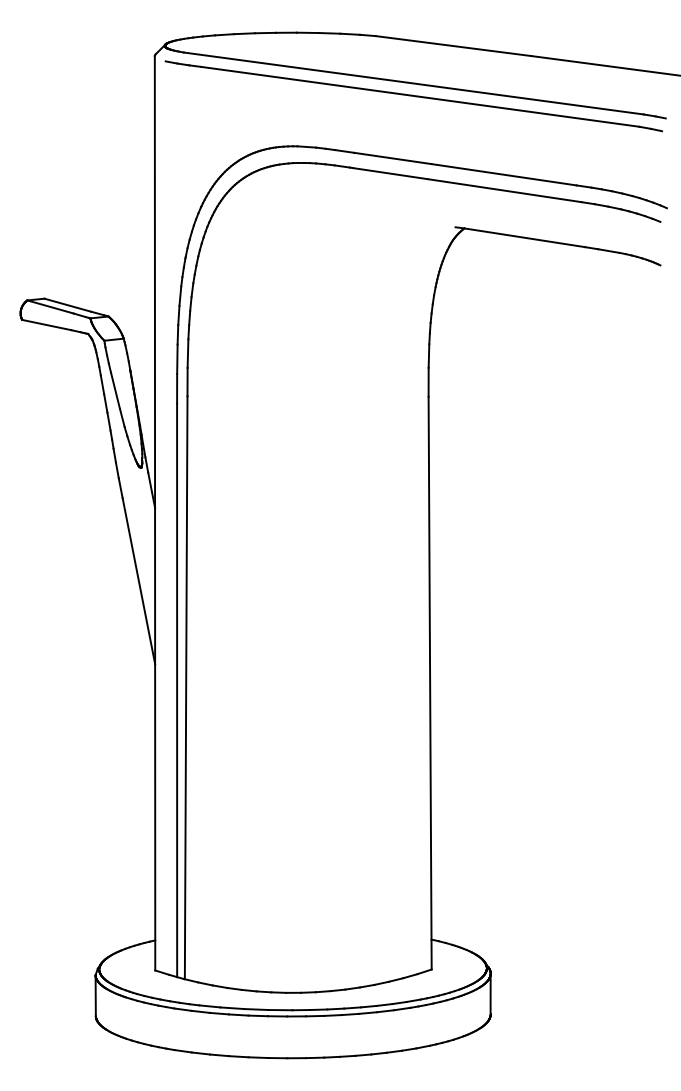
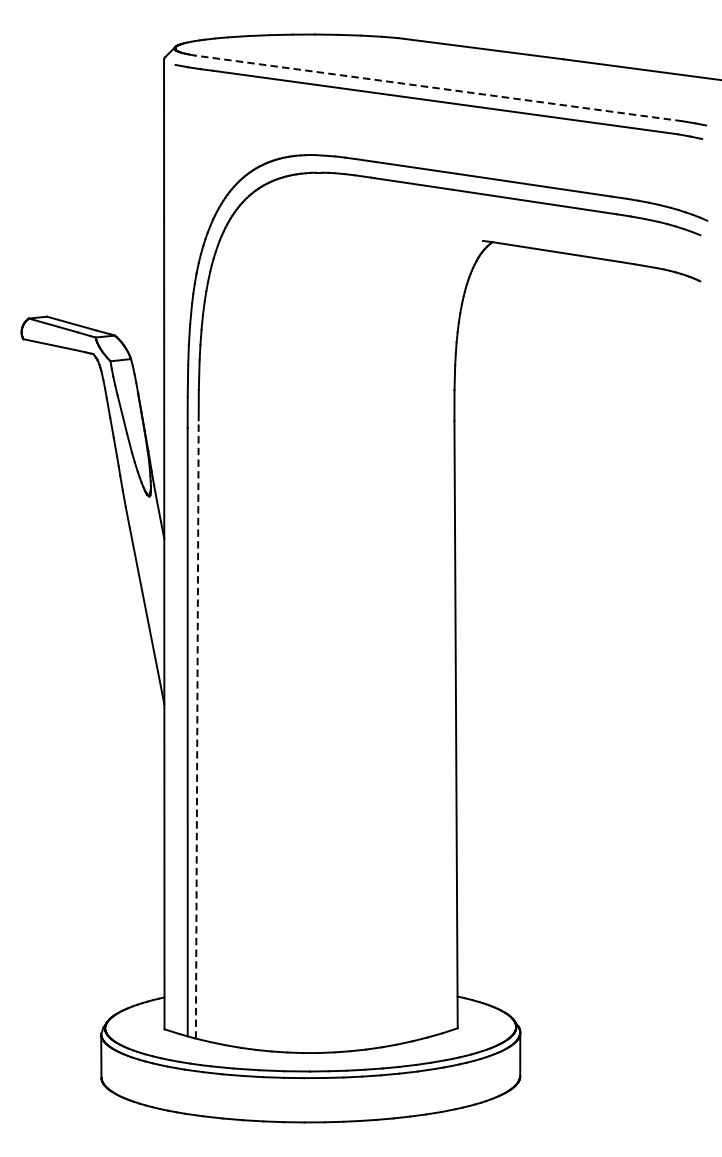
line: (413, 83) -> (438, 88), solid -> dashed
line: (186, 687) -> (197, 729), solid -> dashed

